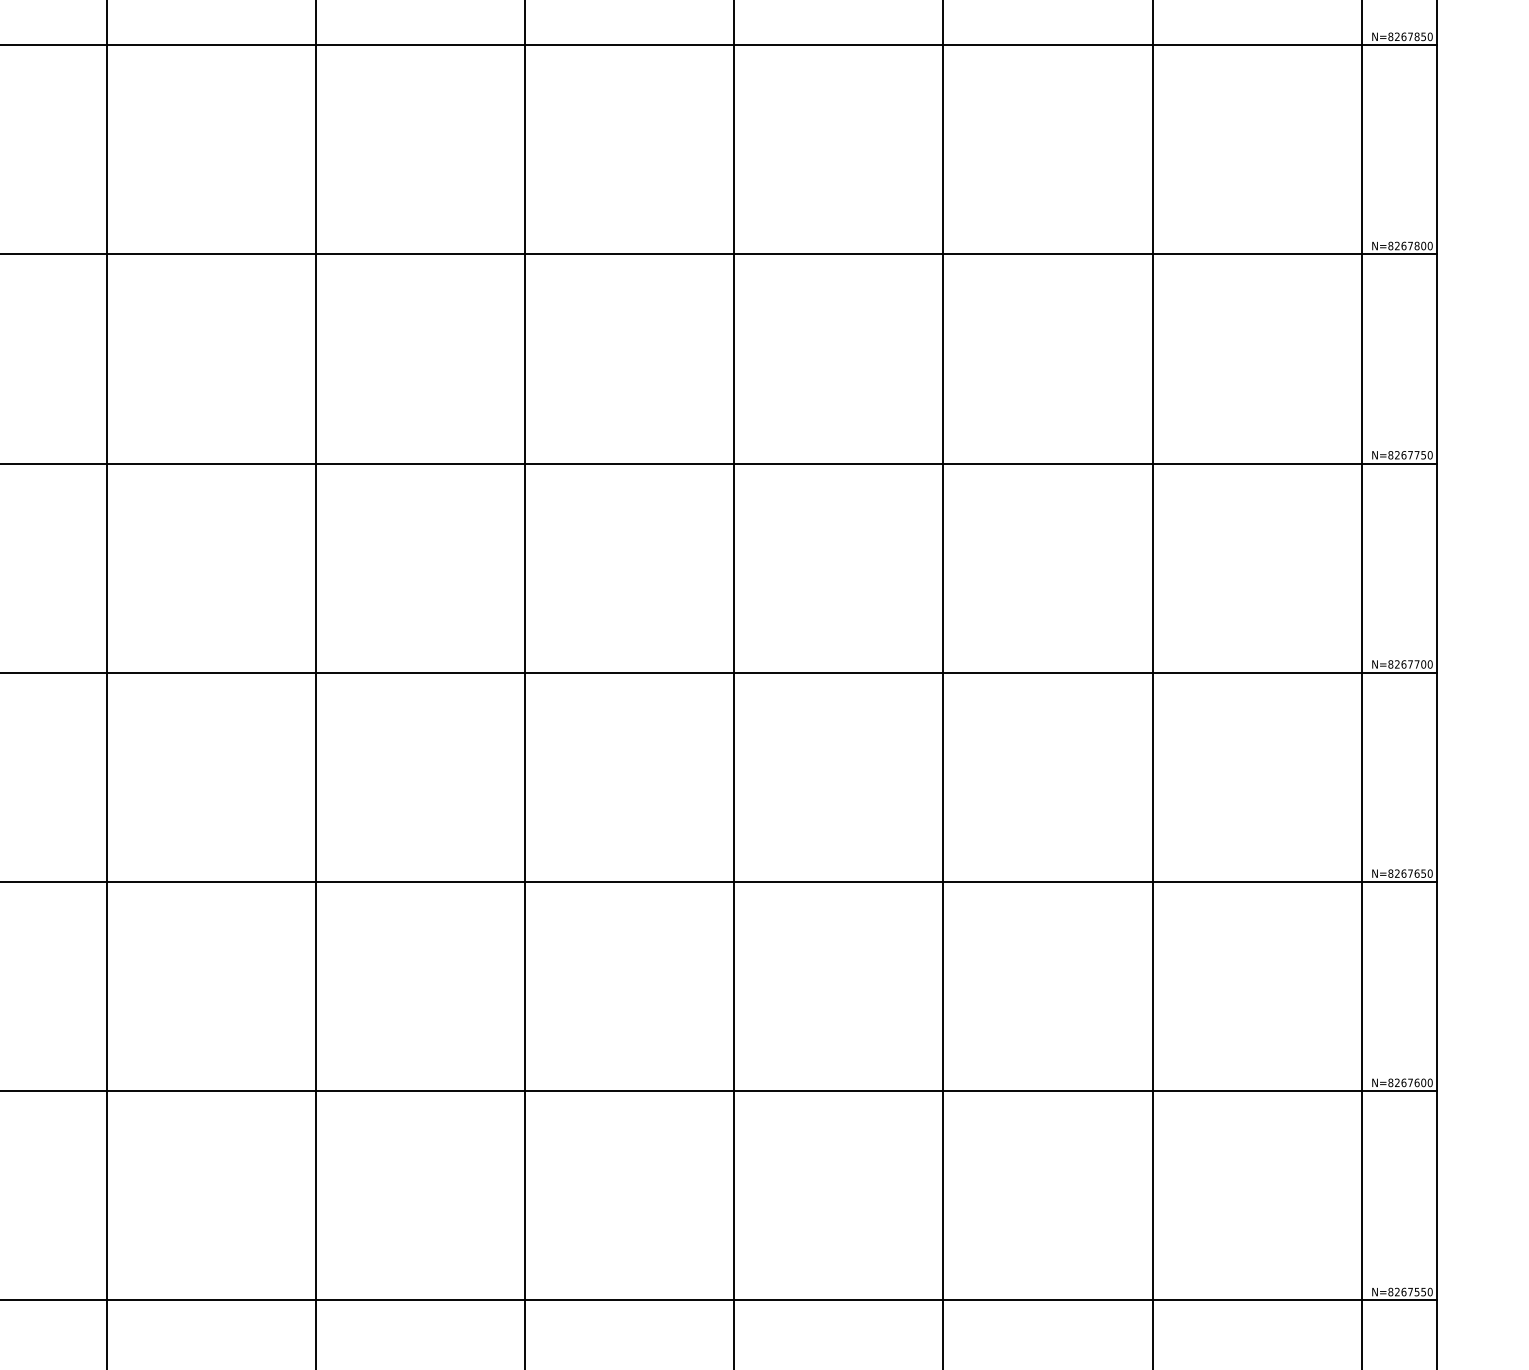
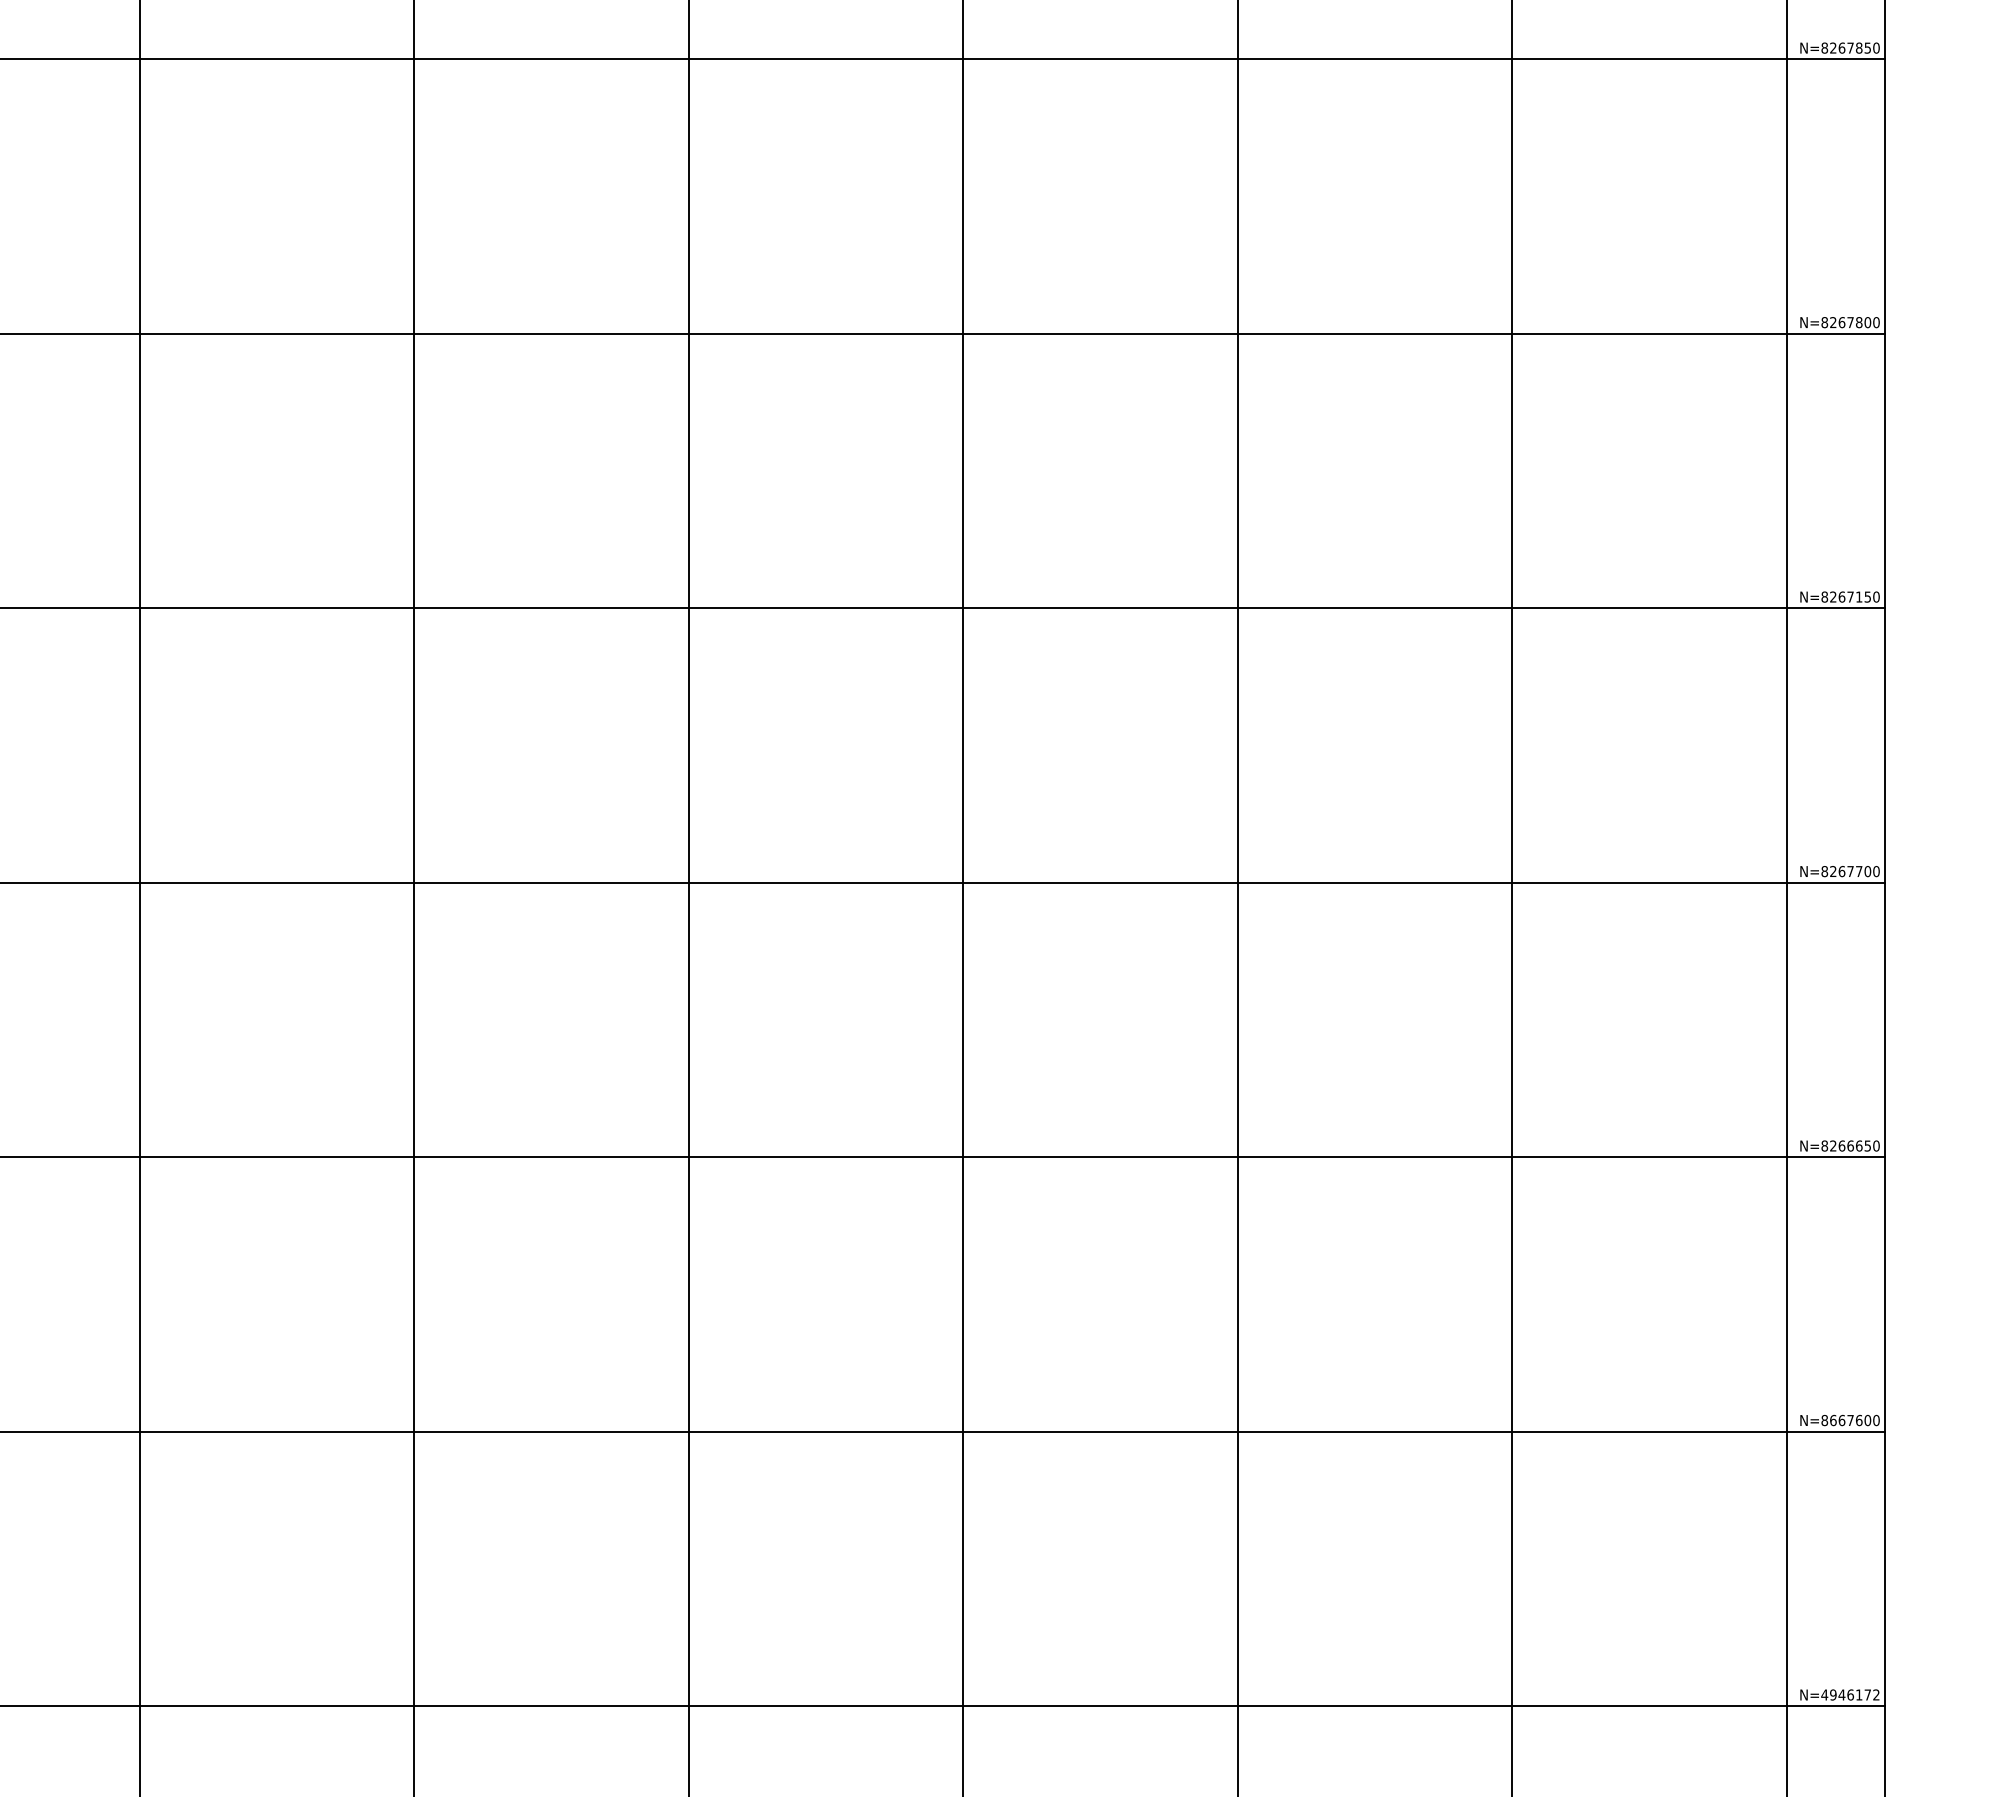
text: (1417, 454) -> (1859, 596), N=8267750 -> N=8267150
text: (1410, 873) -> (1850, 1145), N=8267650 -> N=8266650
text: (1397, 1082) -> (1833, 1420), N=8267600 -> N=8667600
text: (1410, 1291) -> (1850, 1694), N=8267550 -> N=4946172

